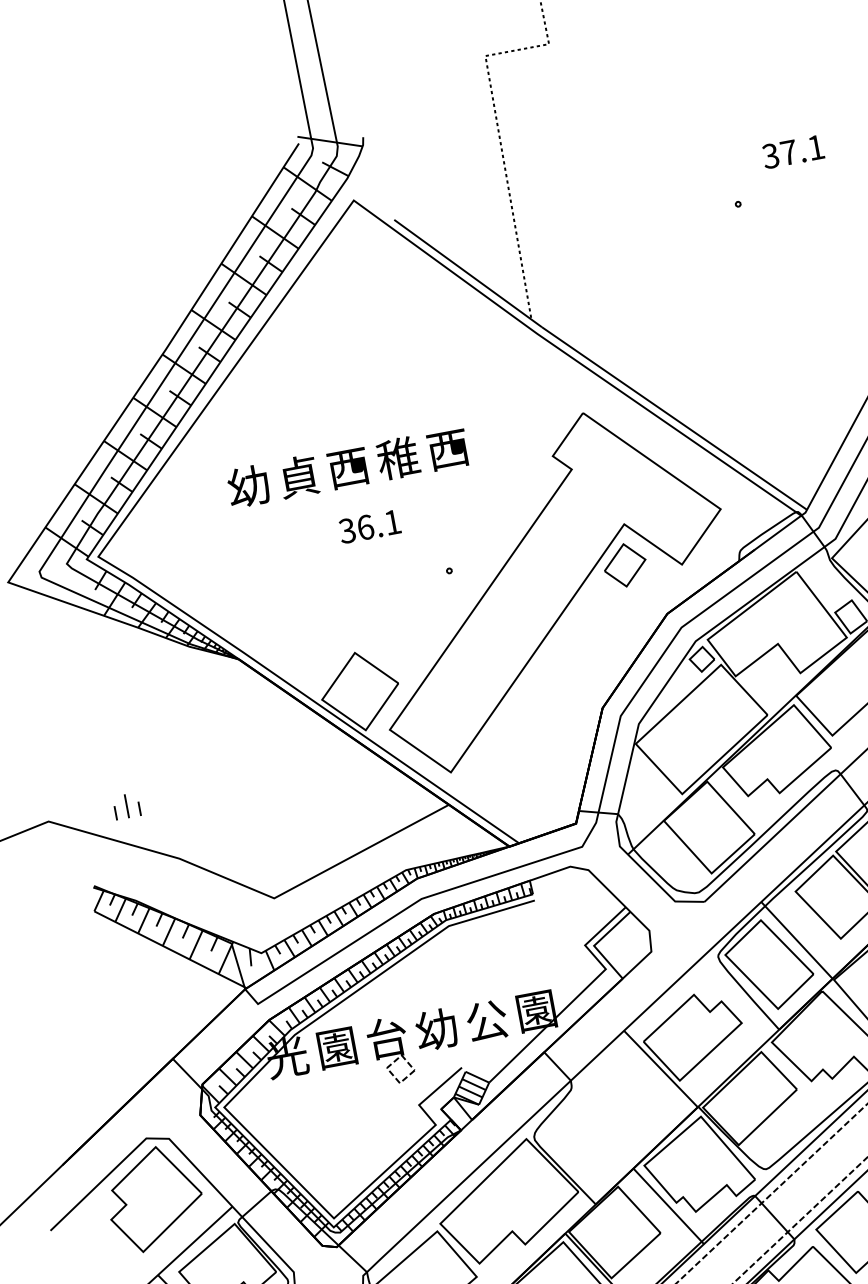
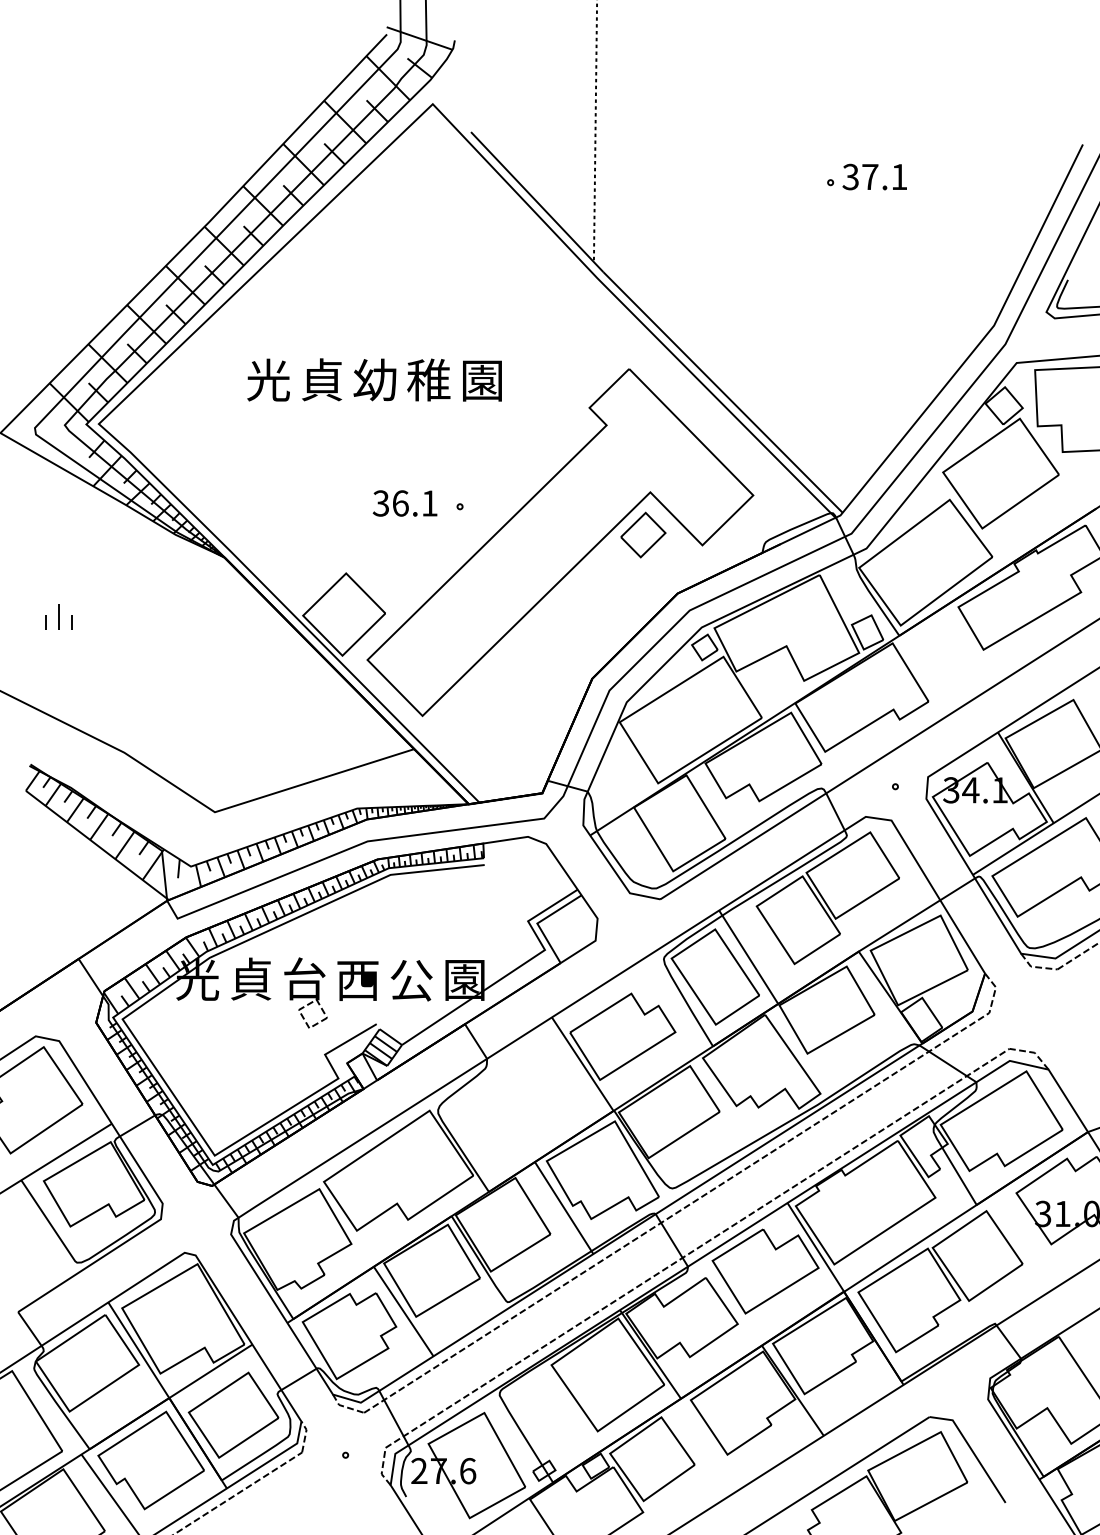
text: (792, 151) -> (874, 176), moved
text: (447, 449) -> (481, 380), 西 -> 園
text: (347, 467) -> (374, 379), 西 -> 幼
text: (247, 485) -> (267, 379), 幼 -> 光
text: (369, 526) -> (404, 503), moved
part: (126, 805) -> (58, 616), moved
text: (436, 1029) -> (357, 979), 幼 -> 西
text: (337, 1046) -> (251, 978), 園 -> 貞

